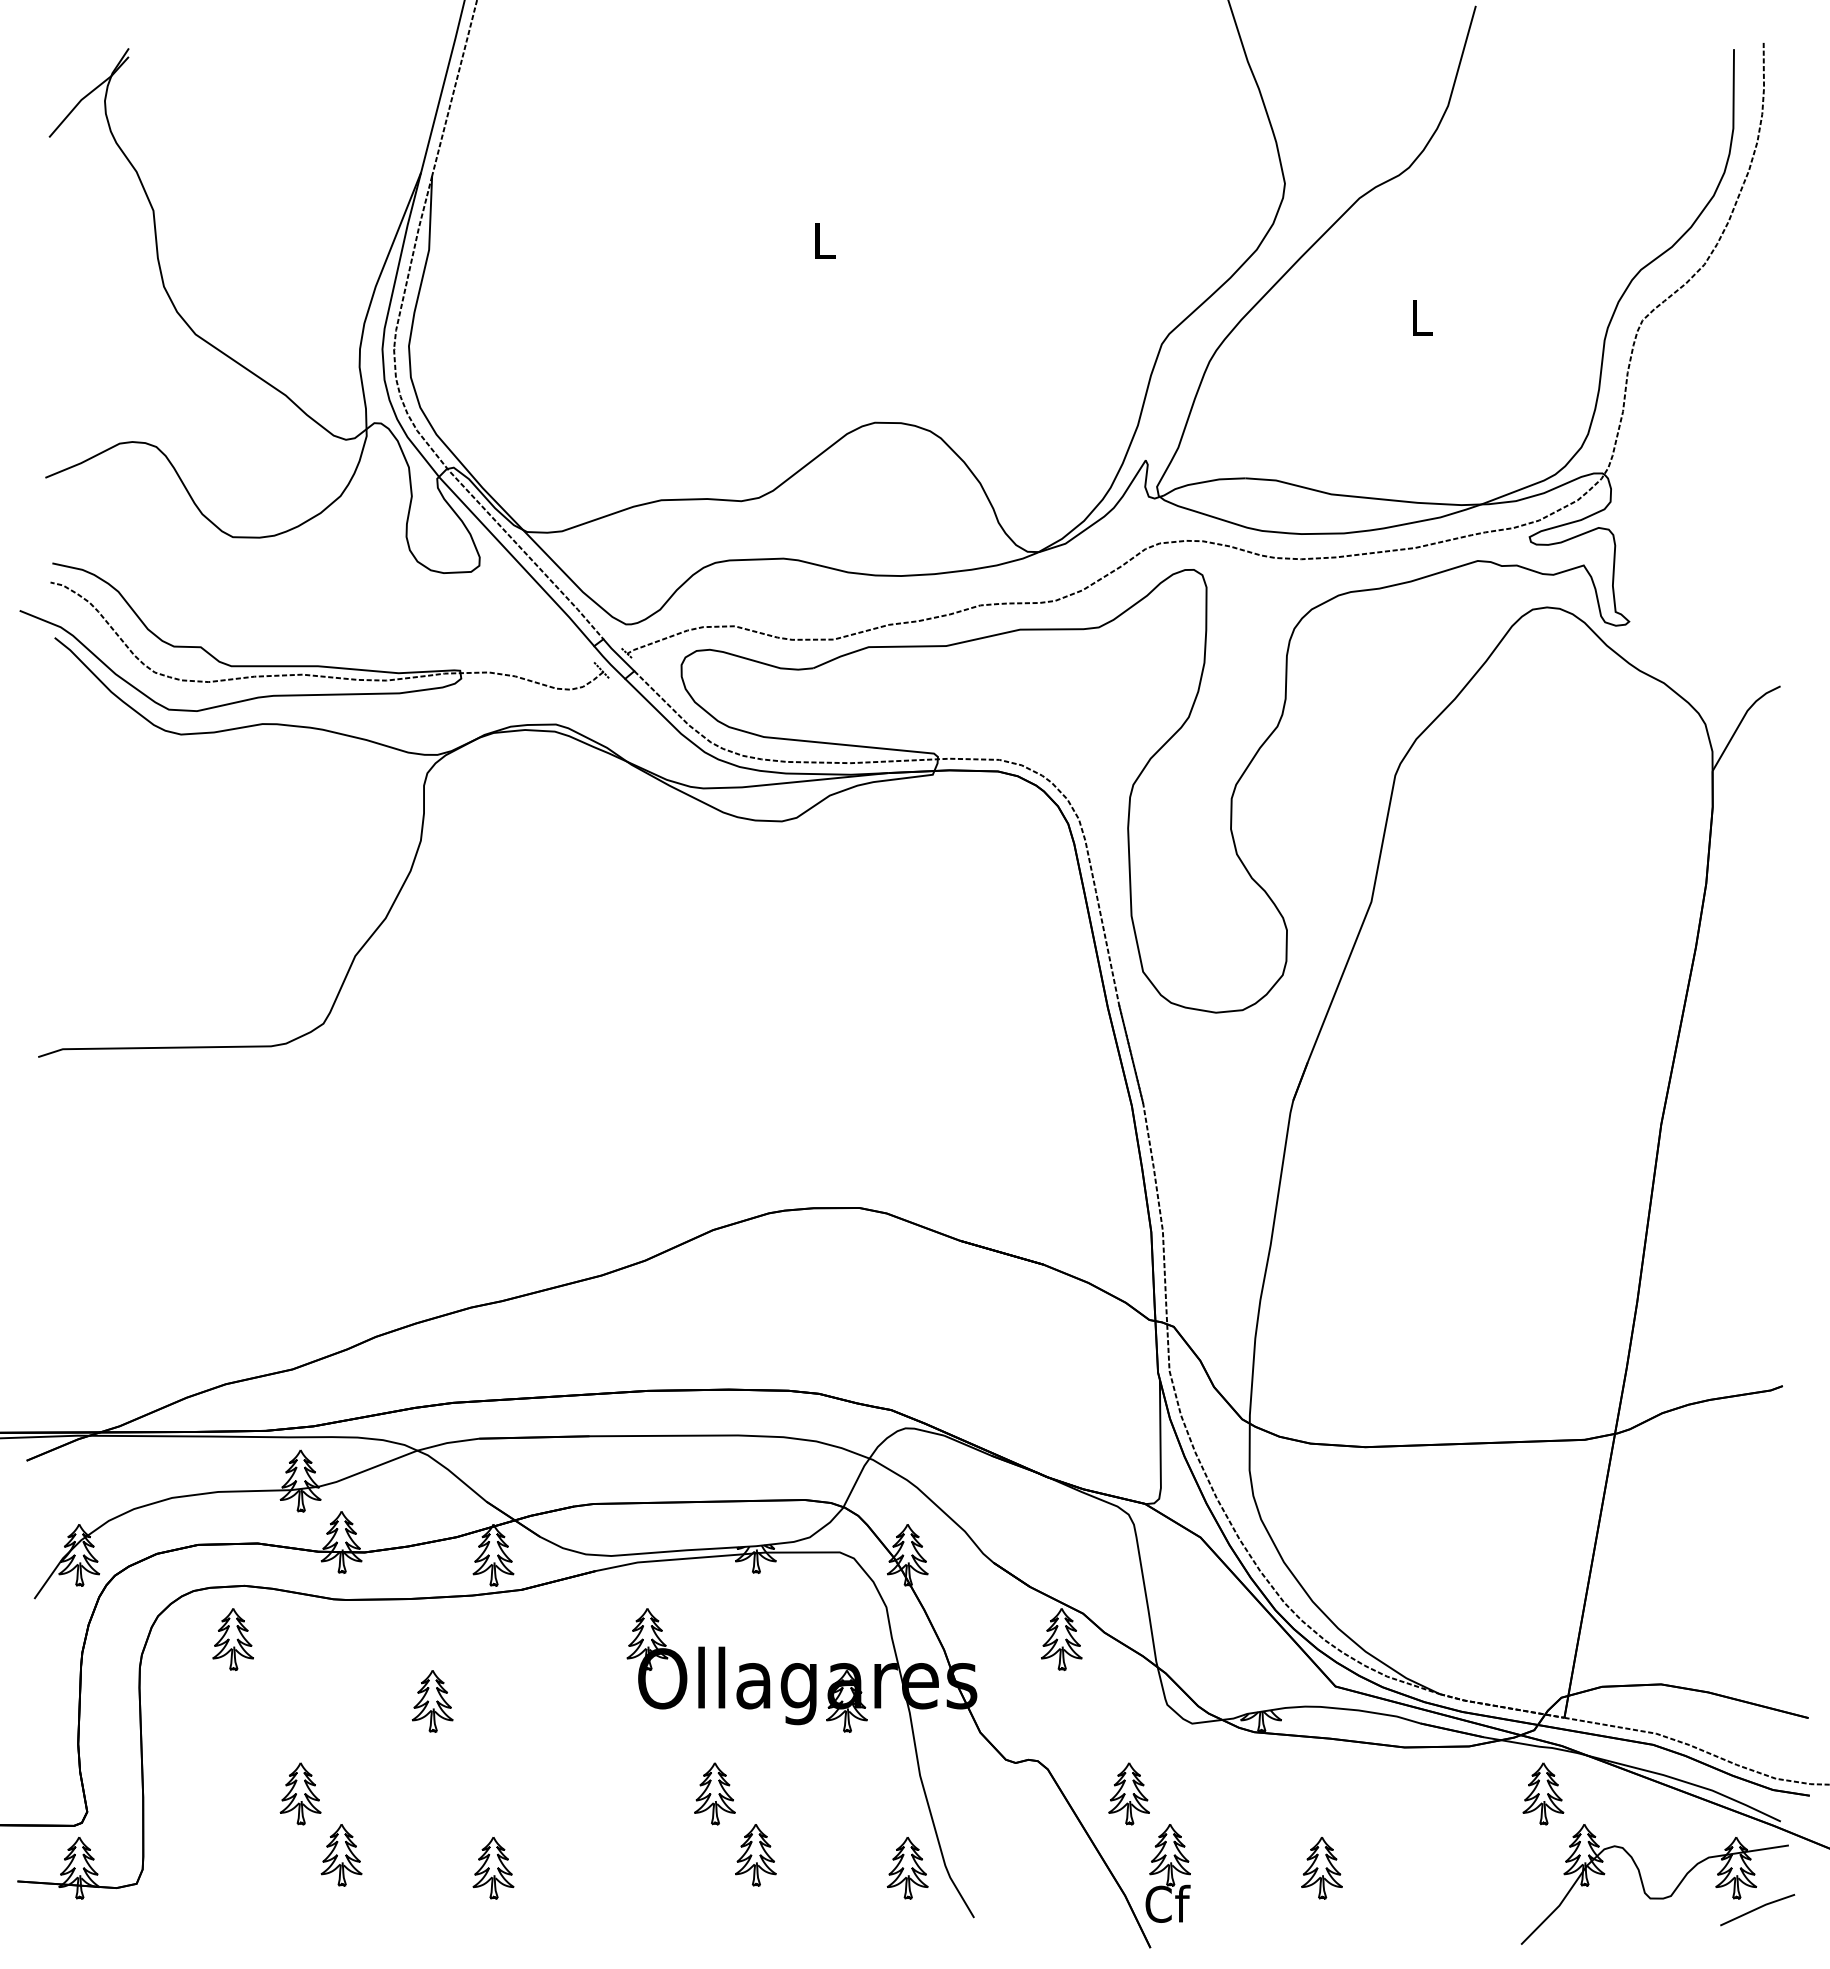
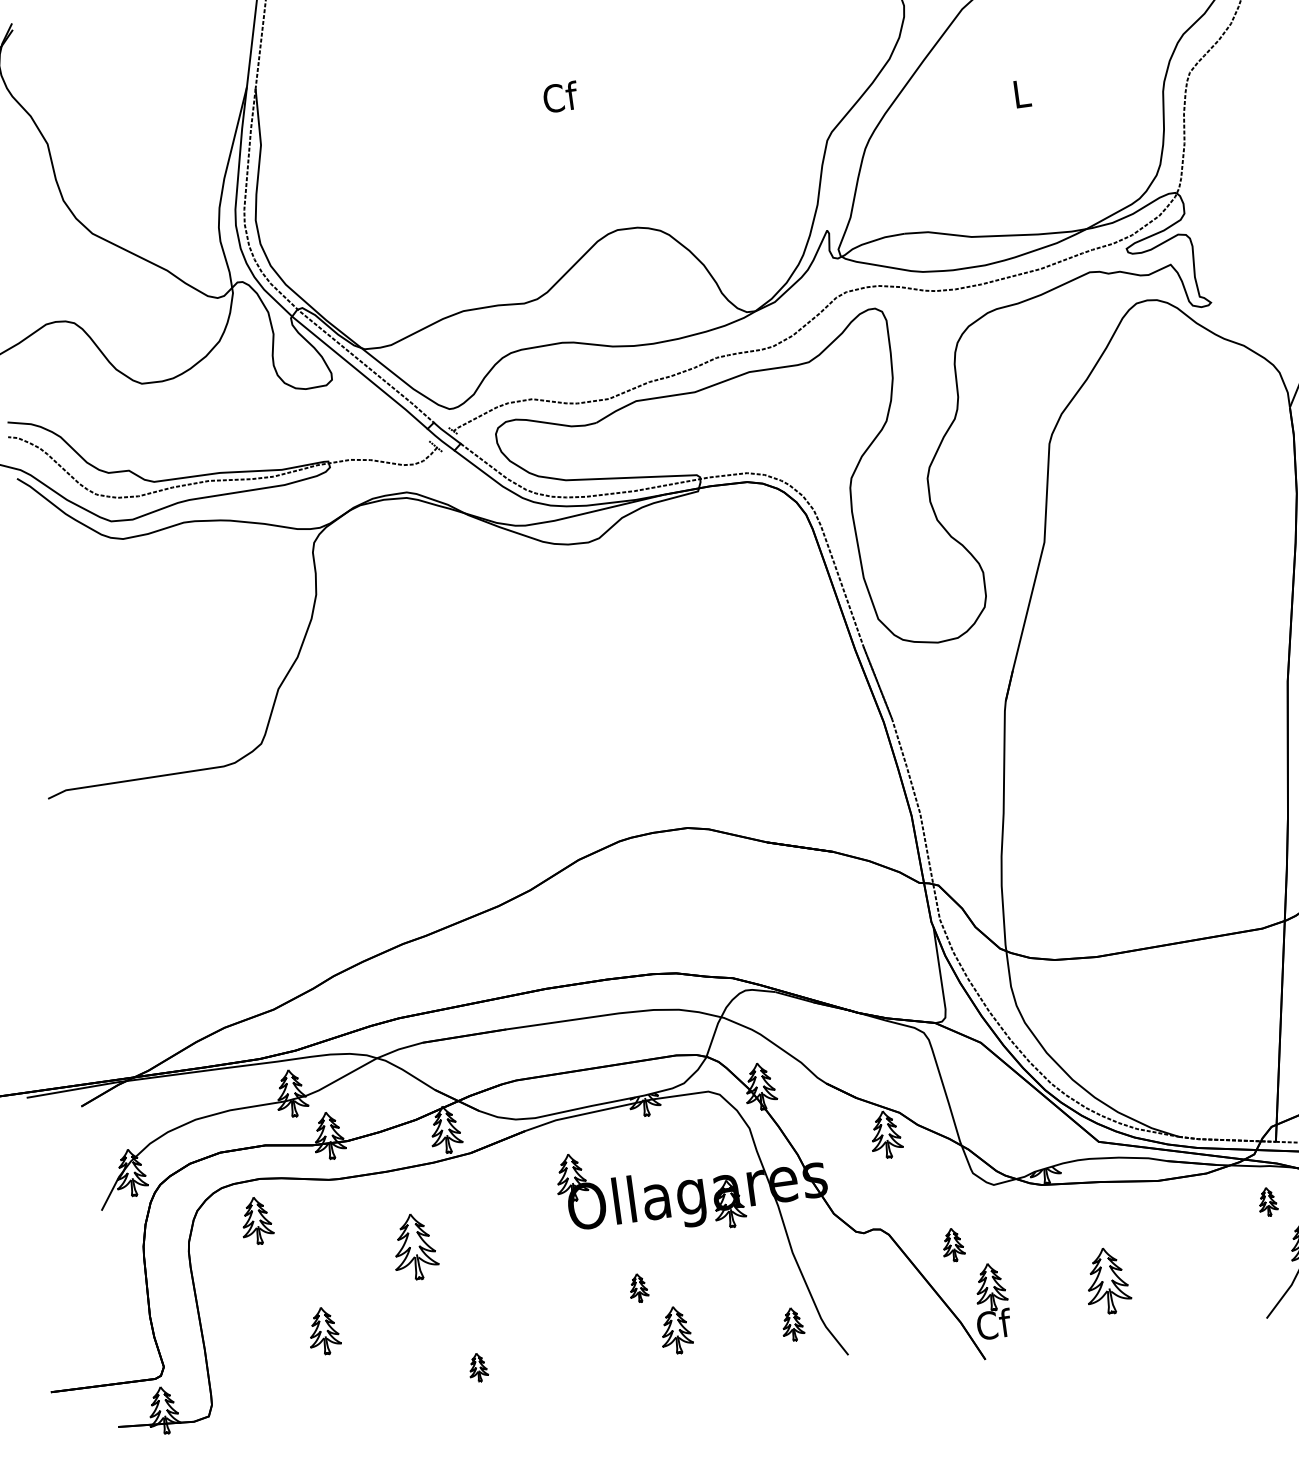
text: (824, 240) -> (560, 96), L -> Cf
part: (432, 1701) -> (414, 1247), size x1.4
part: (714, 1793) -> (638, 1287), size x0.6
part: (1128, 1793) -> (952, 1244), size x0.7
part: (1543, 1793) -> (1267, 1201), size x0.6
part: (341, 1855) -> (361, 1373), removed
part: (493, 1868) -> (478, 1367), size x0.6
part: (907, 1868) -> (792, 1324), size x0.7
part: (1321, 1868) -> (1107, 1281), size x1.4

